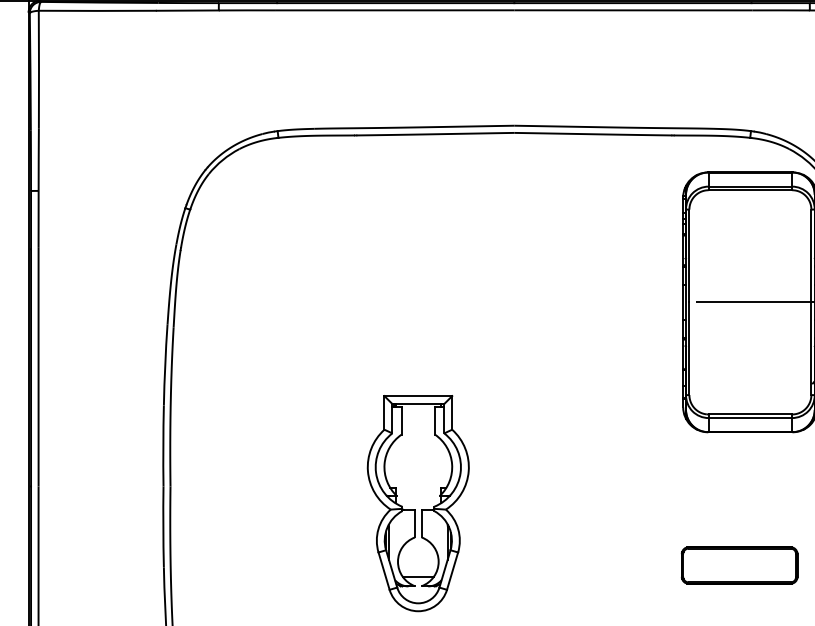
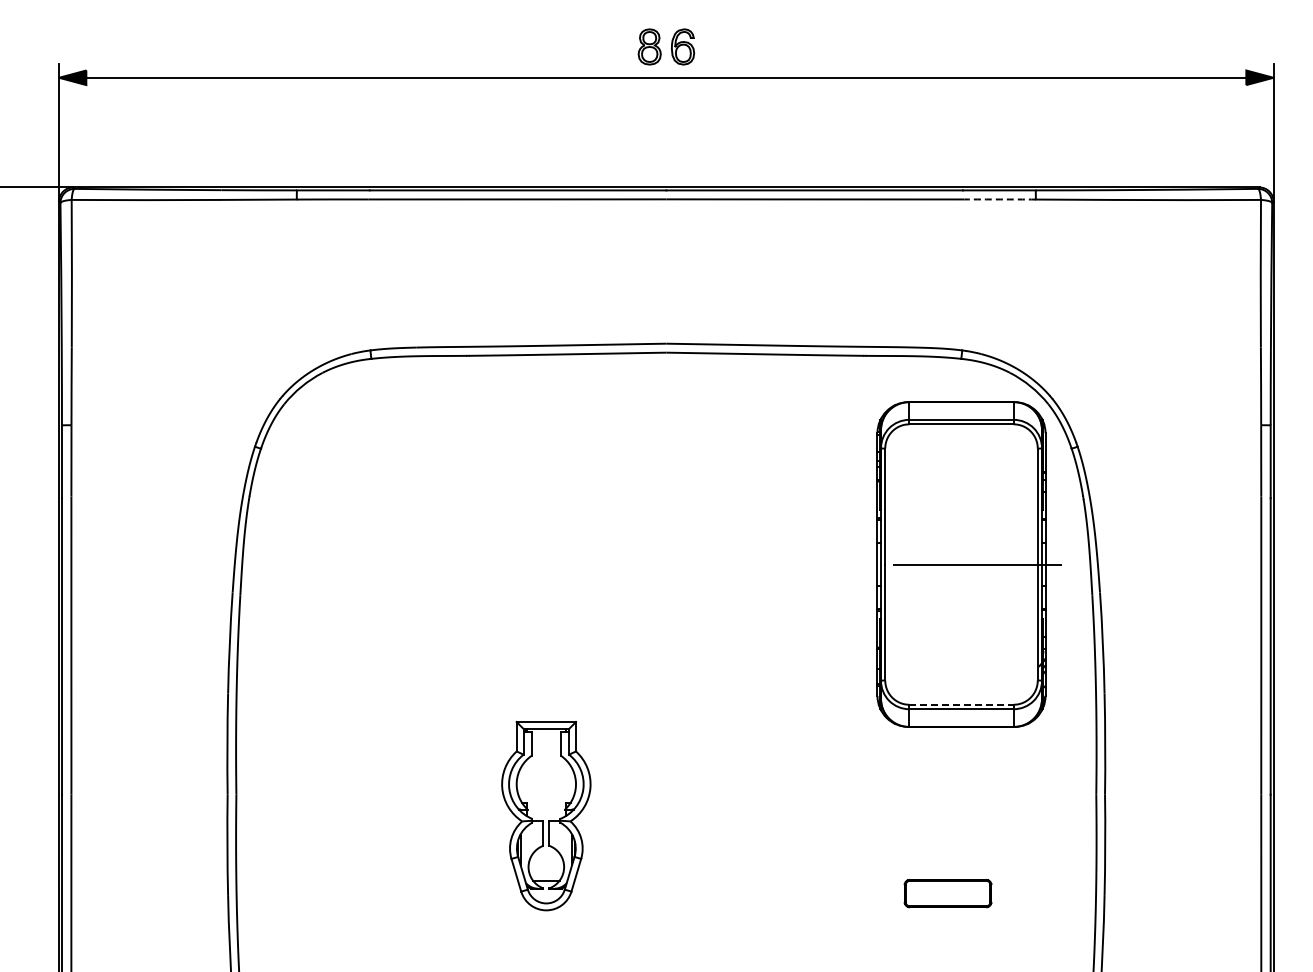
arc: (781, 10) -> (1000, 199), solid -> dashed
line: (751, 414) -> (962, 704), solid -> dashed
part: (418, 503) -> (546, 815), size x0.7
part: (739, 565) -> (947, 893), size x0.6

